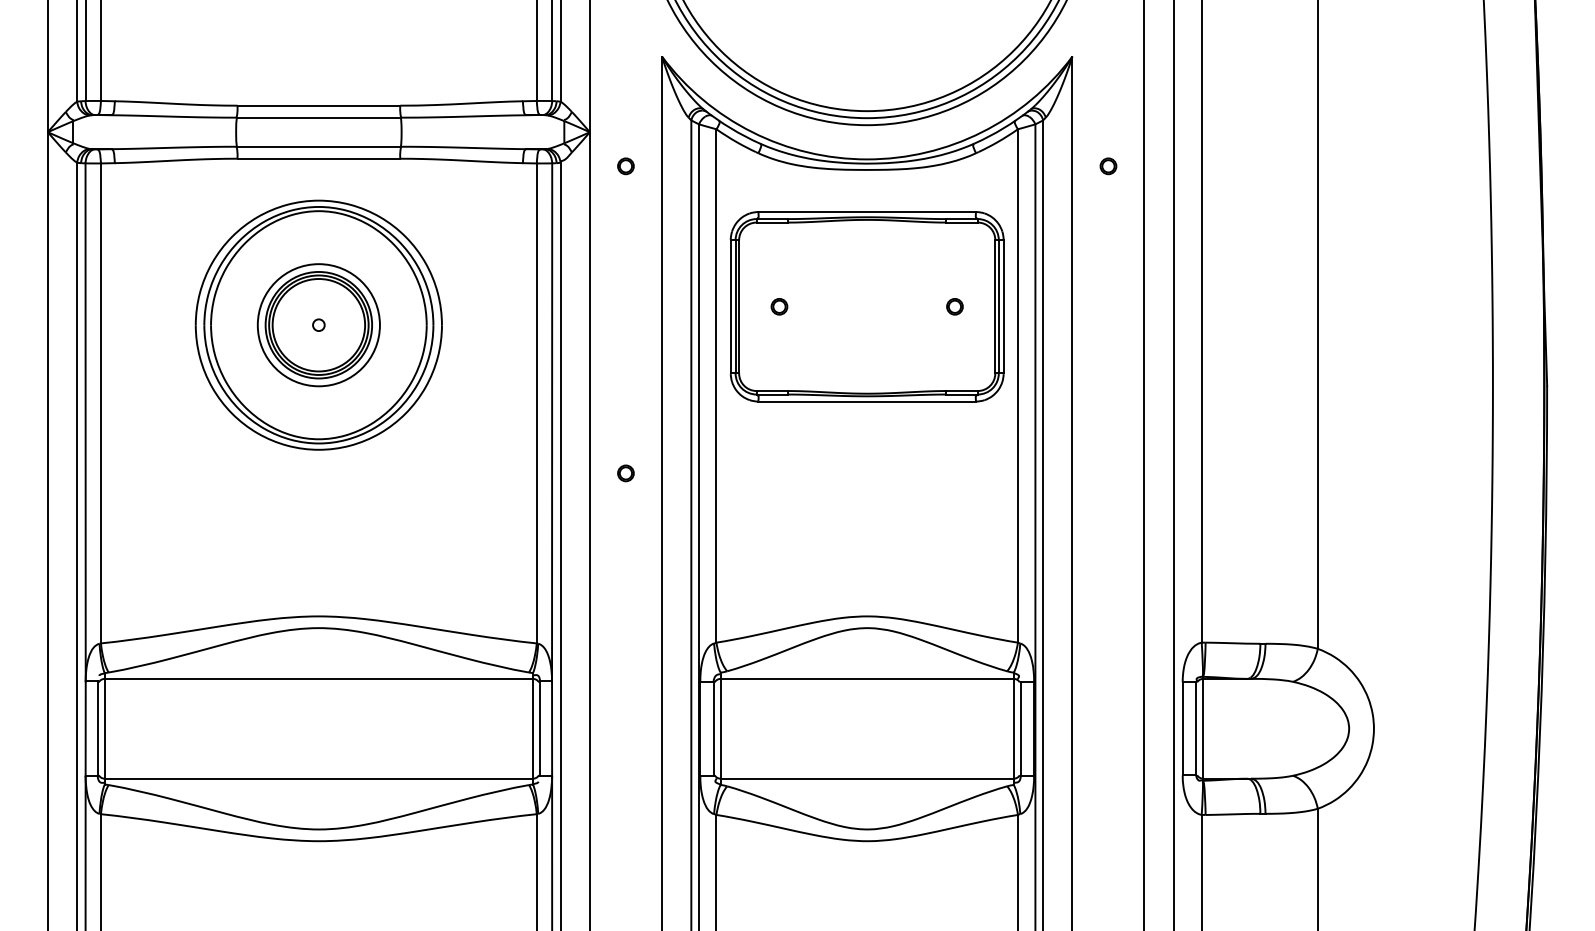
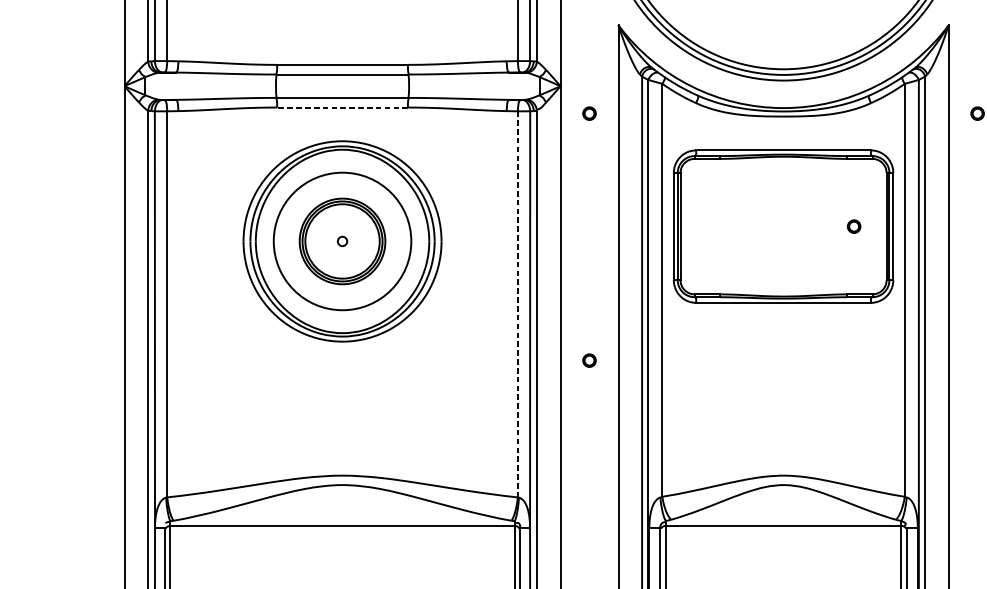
line: (318, 158) -> (342, 107), solid -> dashed
part: (779, 306) -> (713, 226), removed
circle: (318, 325) -> (342, 241), size x1.4
line: (536, 403) -> (517, 304), solid -> dashed

